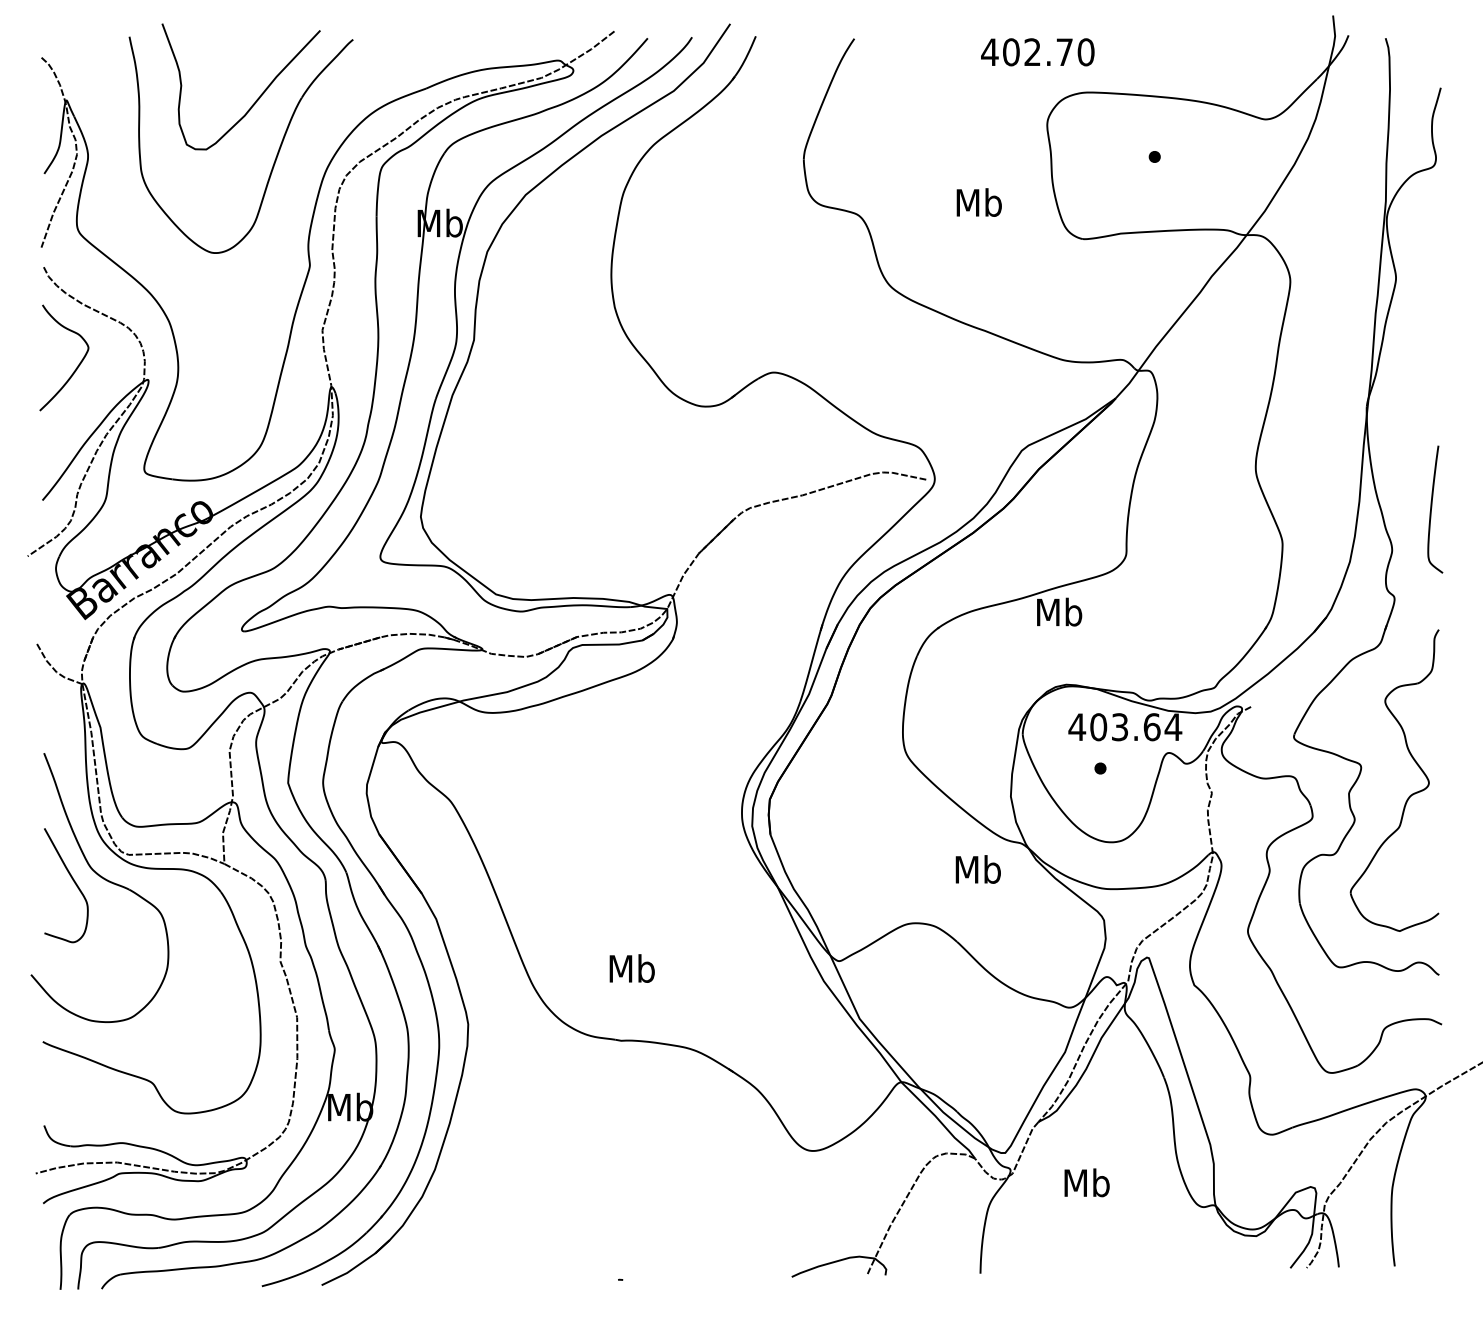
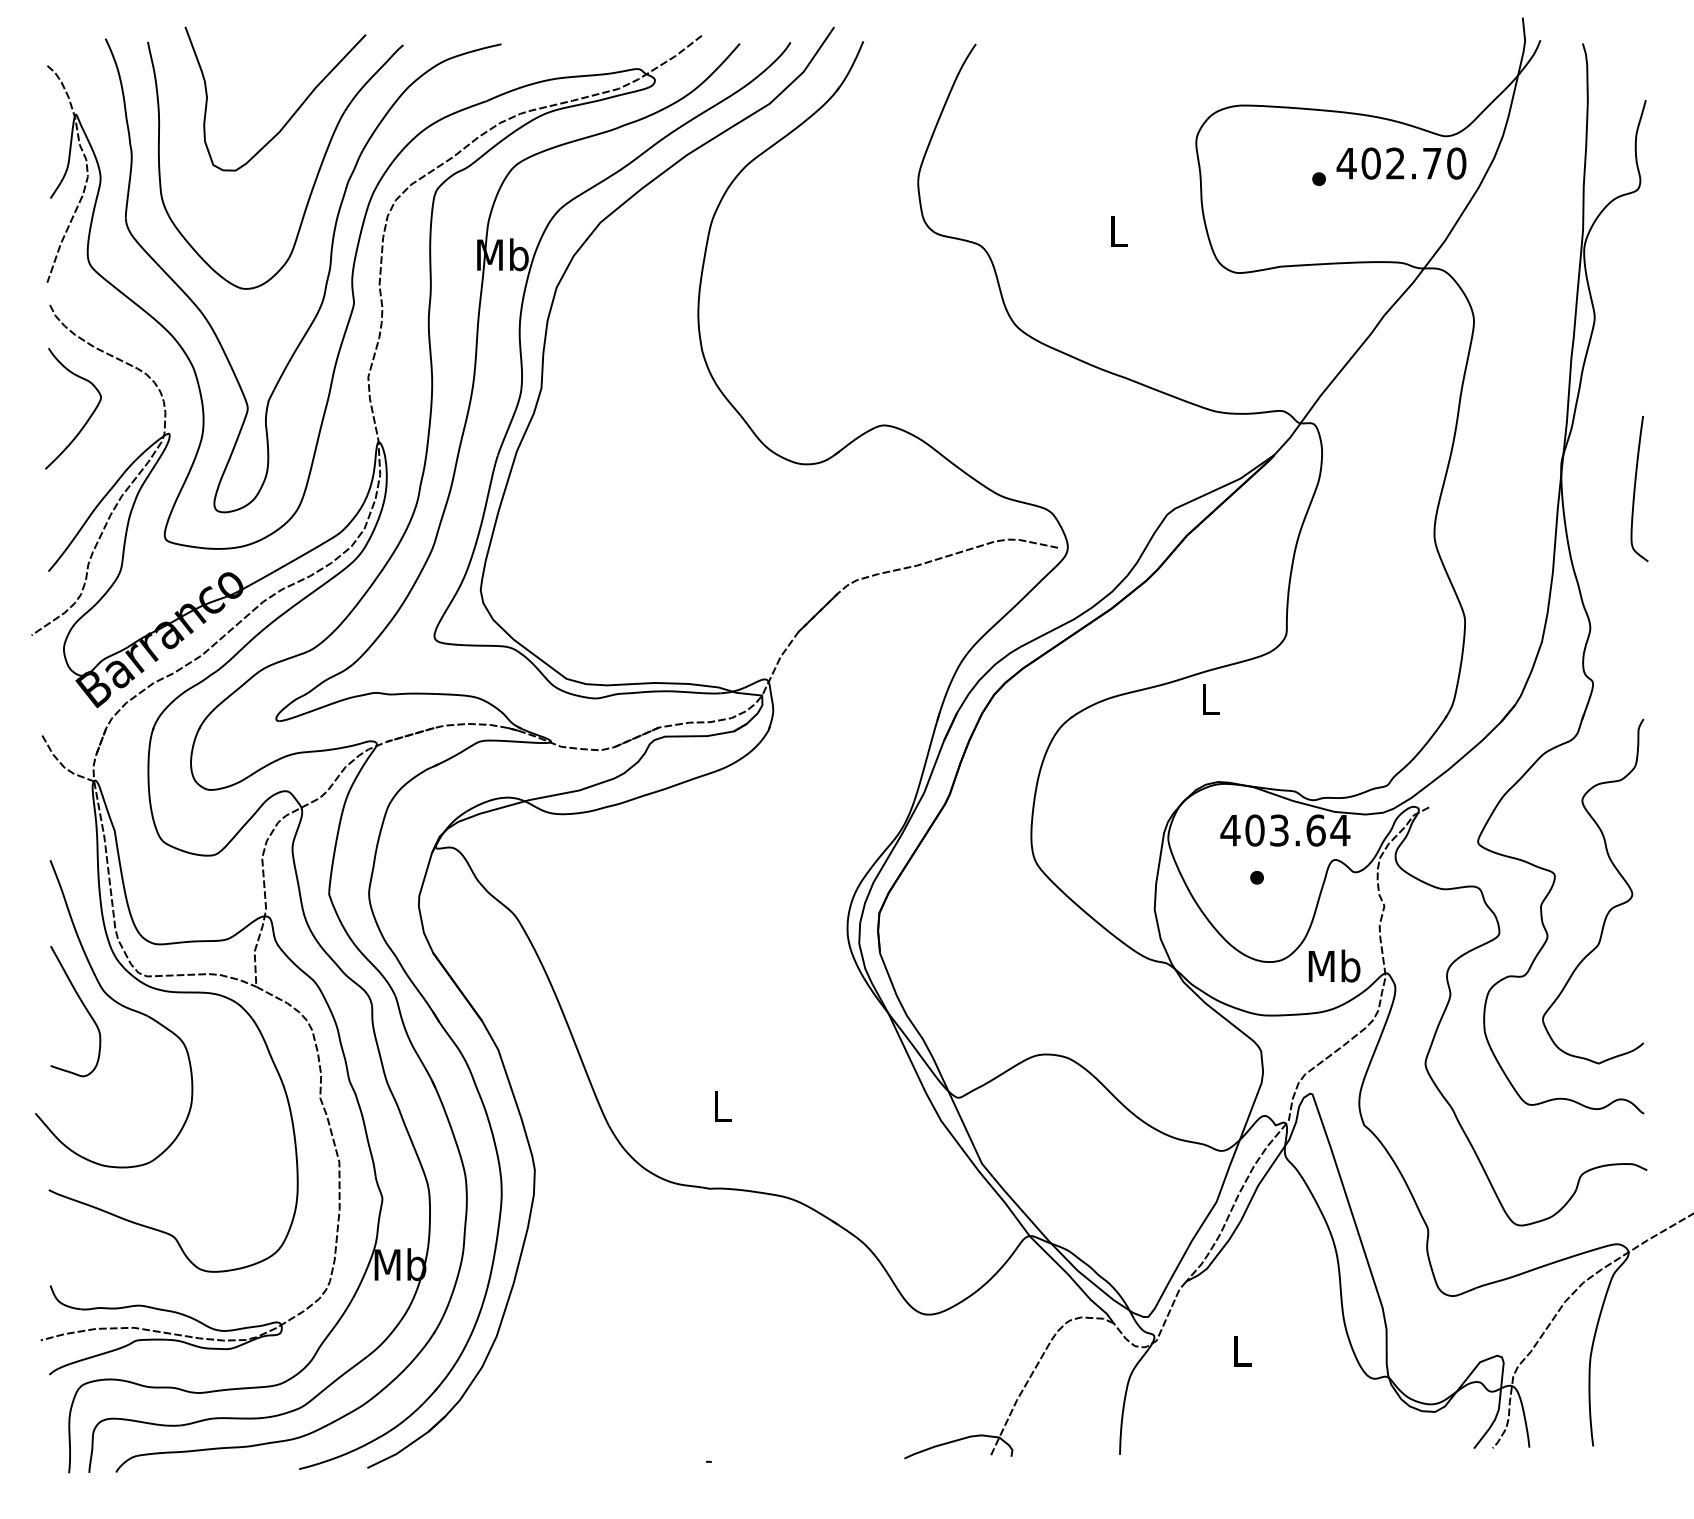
text: (1037, 52) -> (1401, 163), moved
text: (979, 201) -> (1118, 230), Mb -> L
part: (285, 243) -> (326, 278), added
curve: (1431, 510) -> (1635, 489), moved
text: (1059, 611) -> (1210, 698), Mb -> L
text: (978, 868) -> (1334, 965), moved
text: (632, 967) -> (722, 1105), Mb -> L
text: (1086, 1182) -> (1241, 1350), Mb -> L

